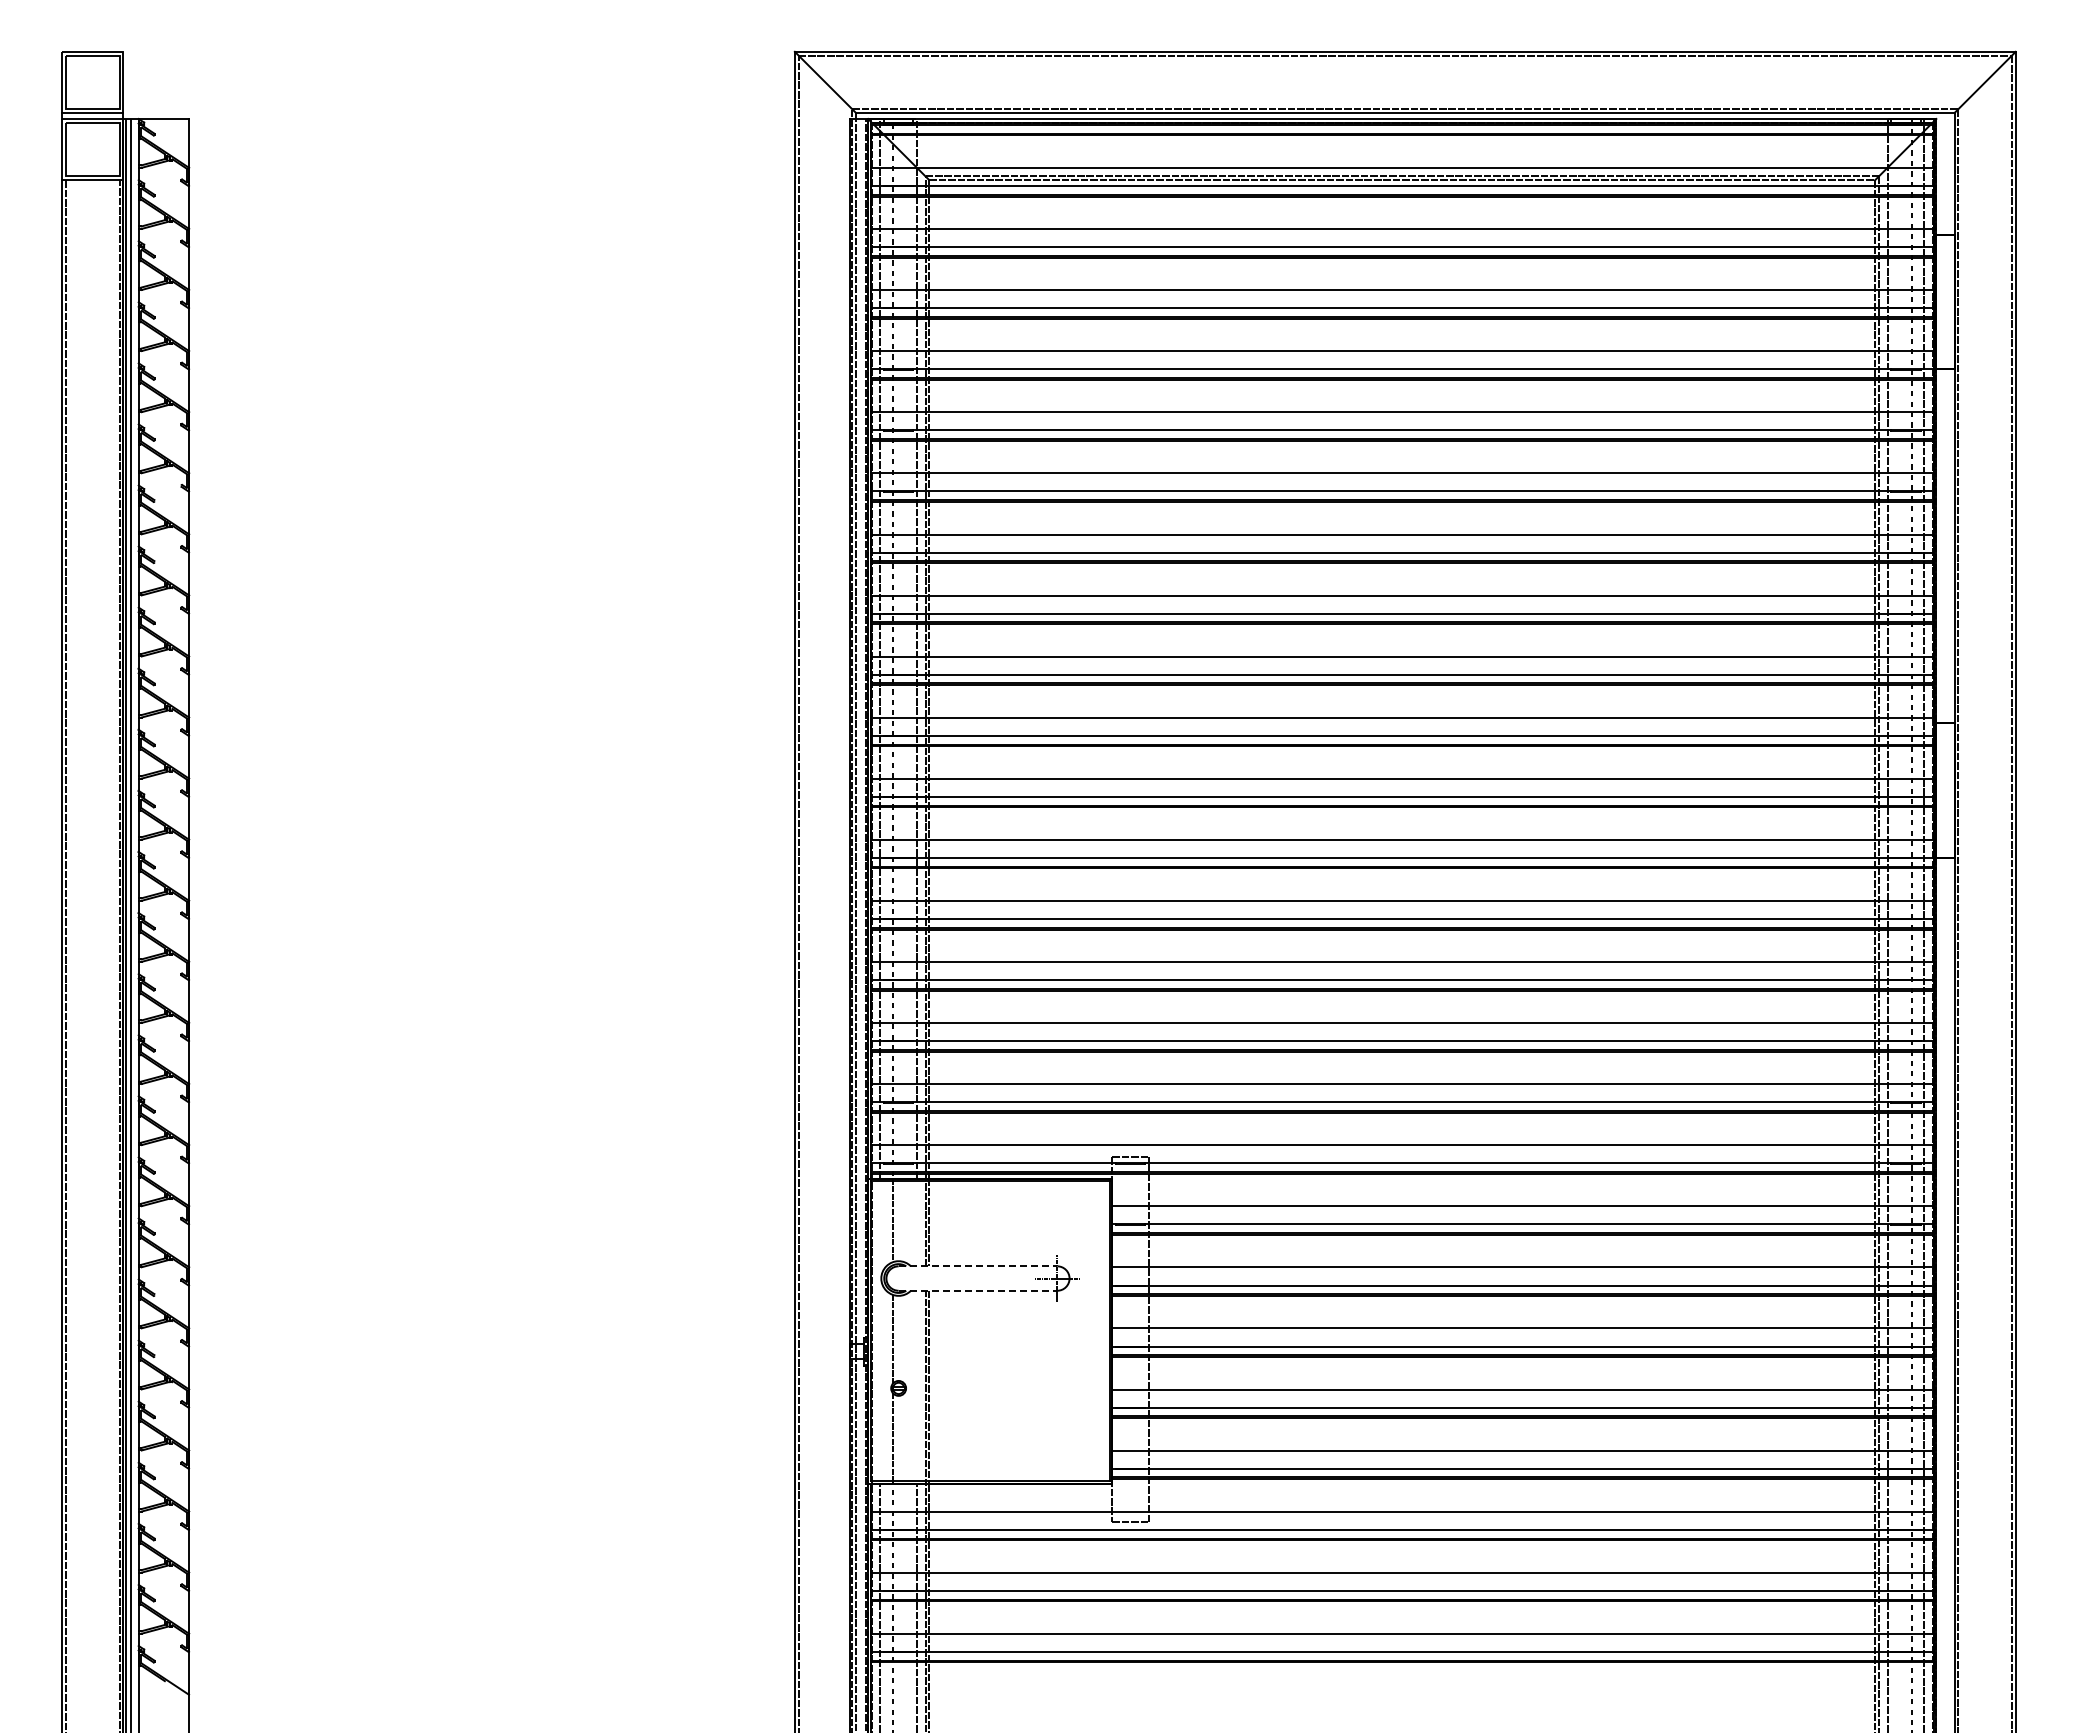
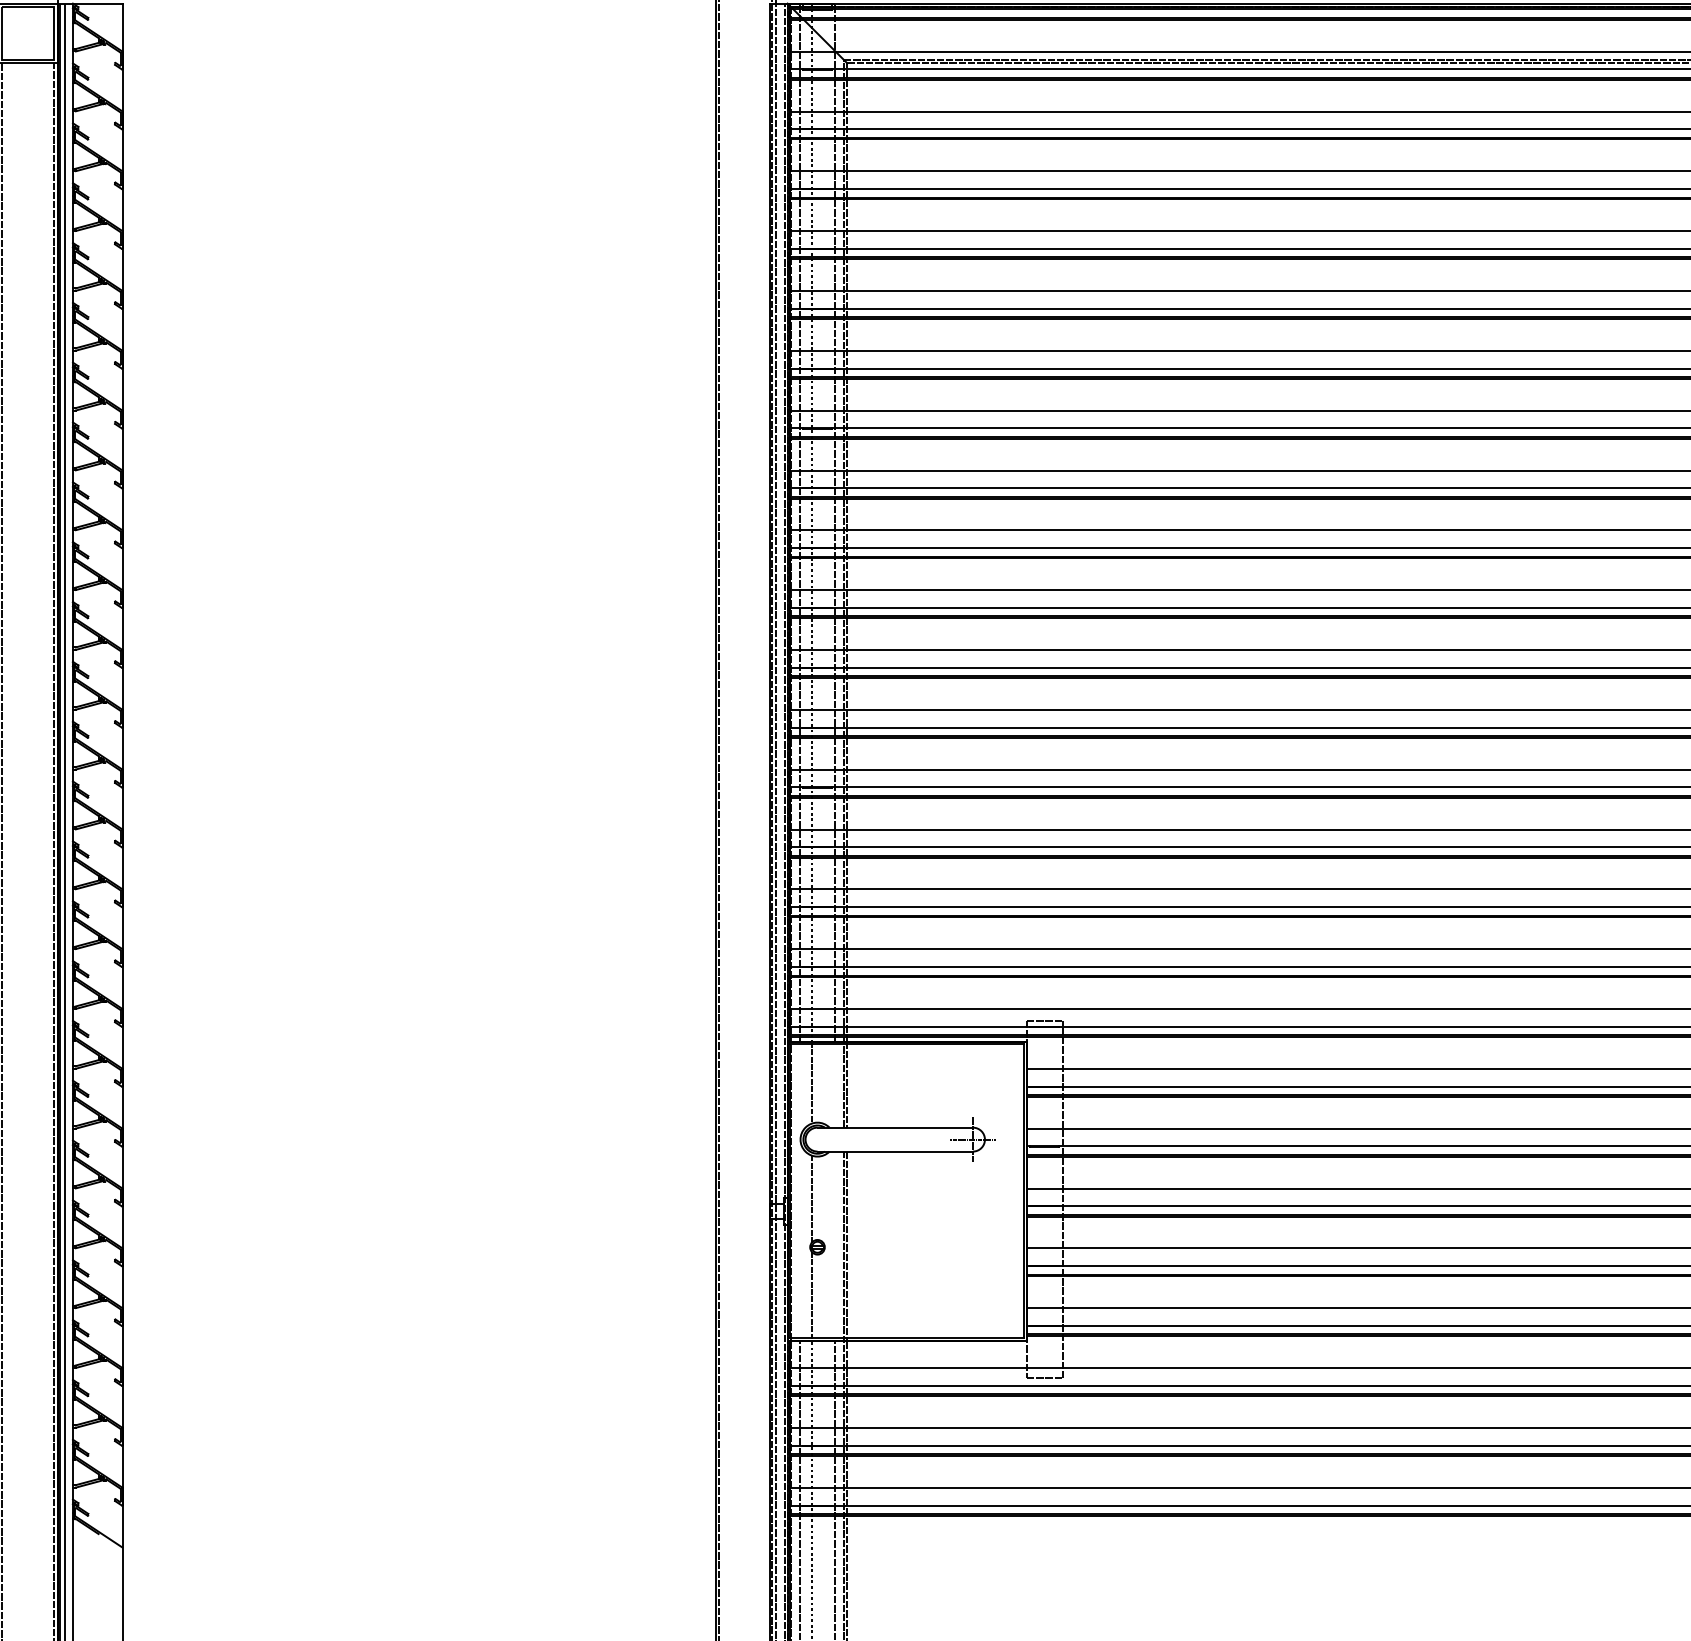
line: (978, 1266) -> (895, 1127), dashed -> solid
line: (978, 1290) -> (895, 1151), dashed -> solid

